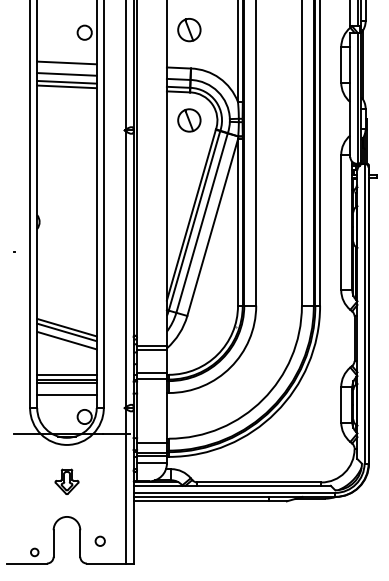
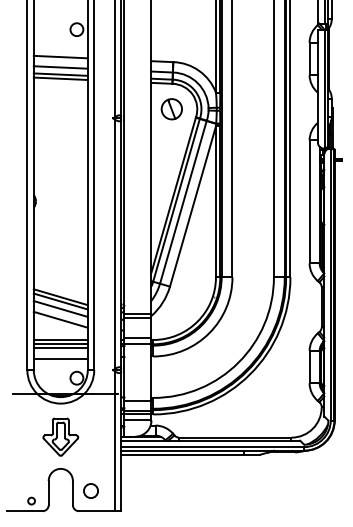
part: (188, 30) -> (171, 27), removed
line: (66, 352) -> (60, 319), added
part: (66, 481) -> (60, 436), size x1.67
circle: (99, 540) -> (90, 490), size x1.67

